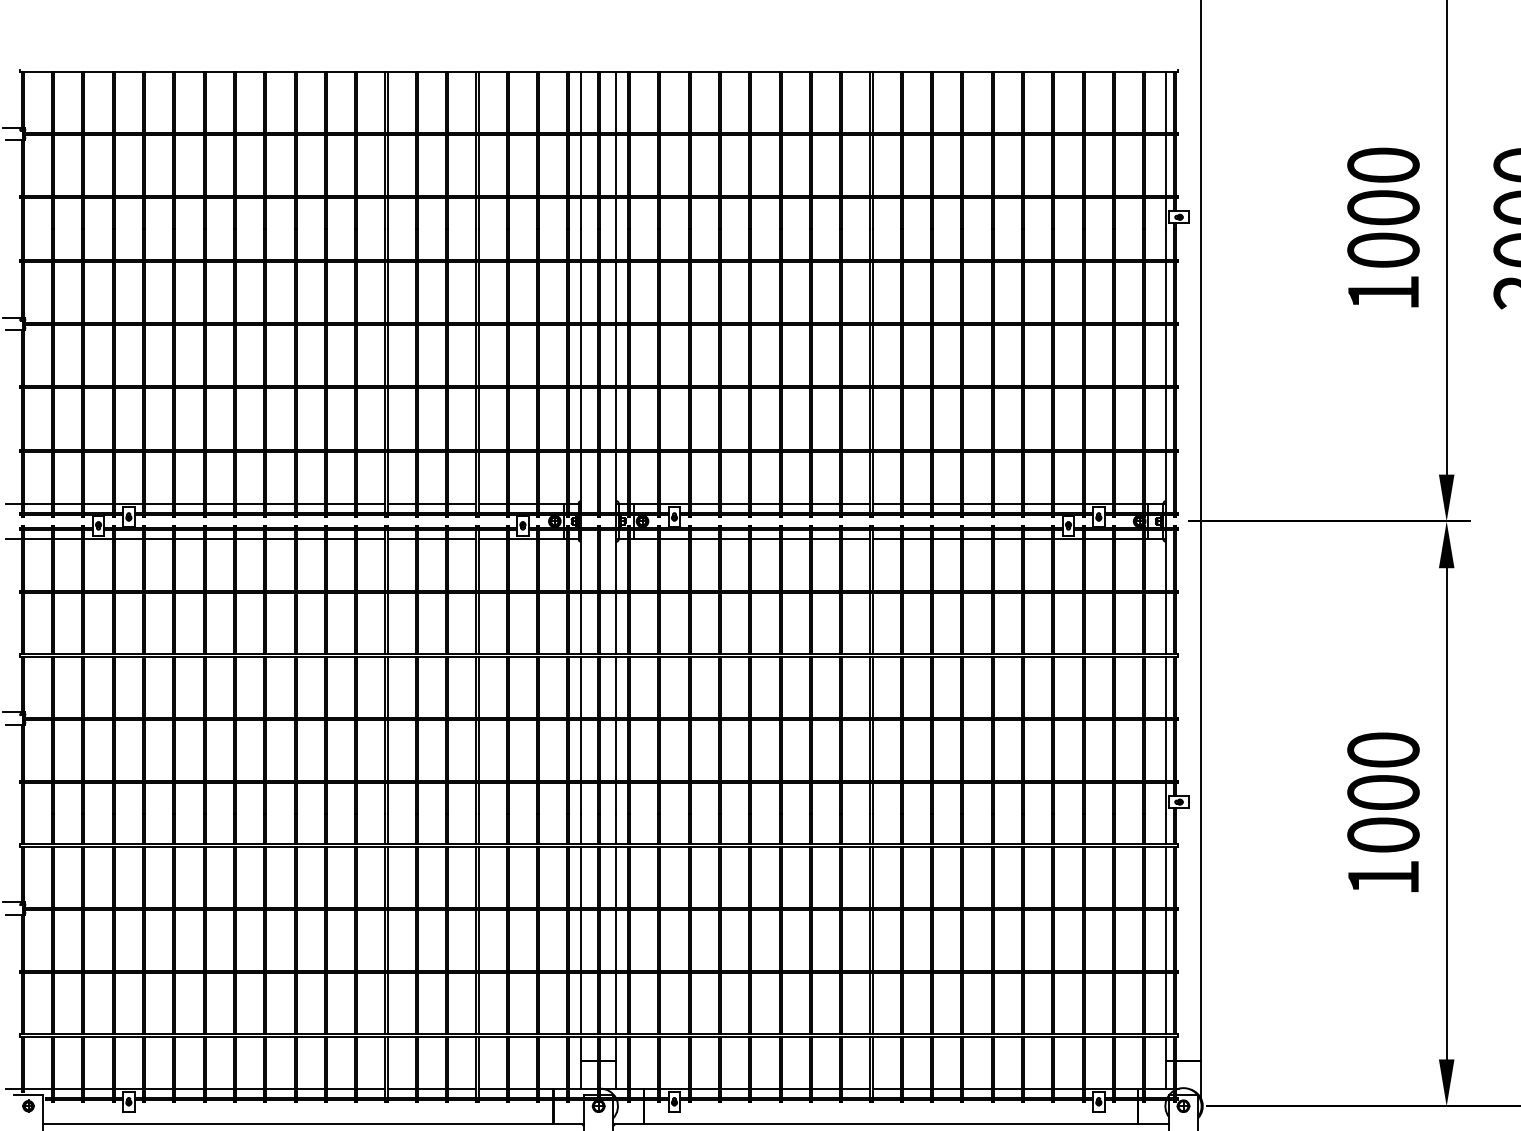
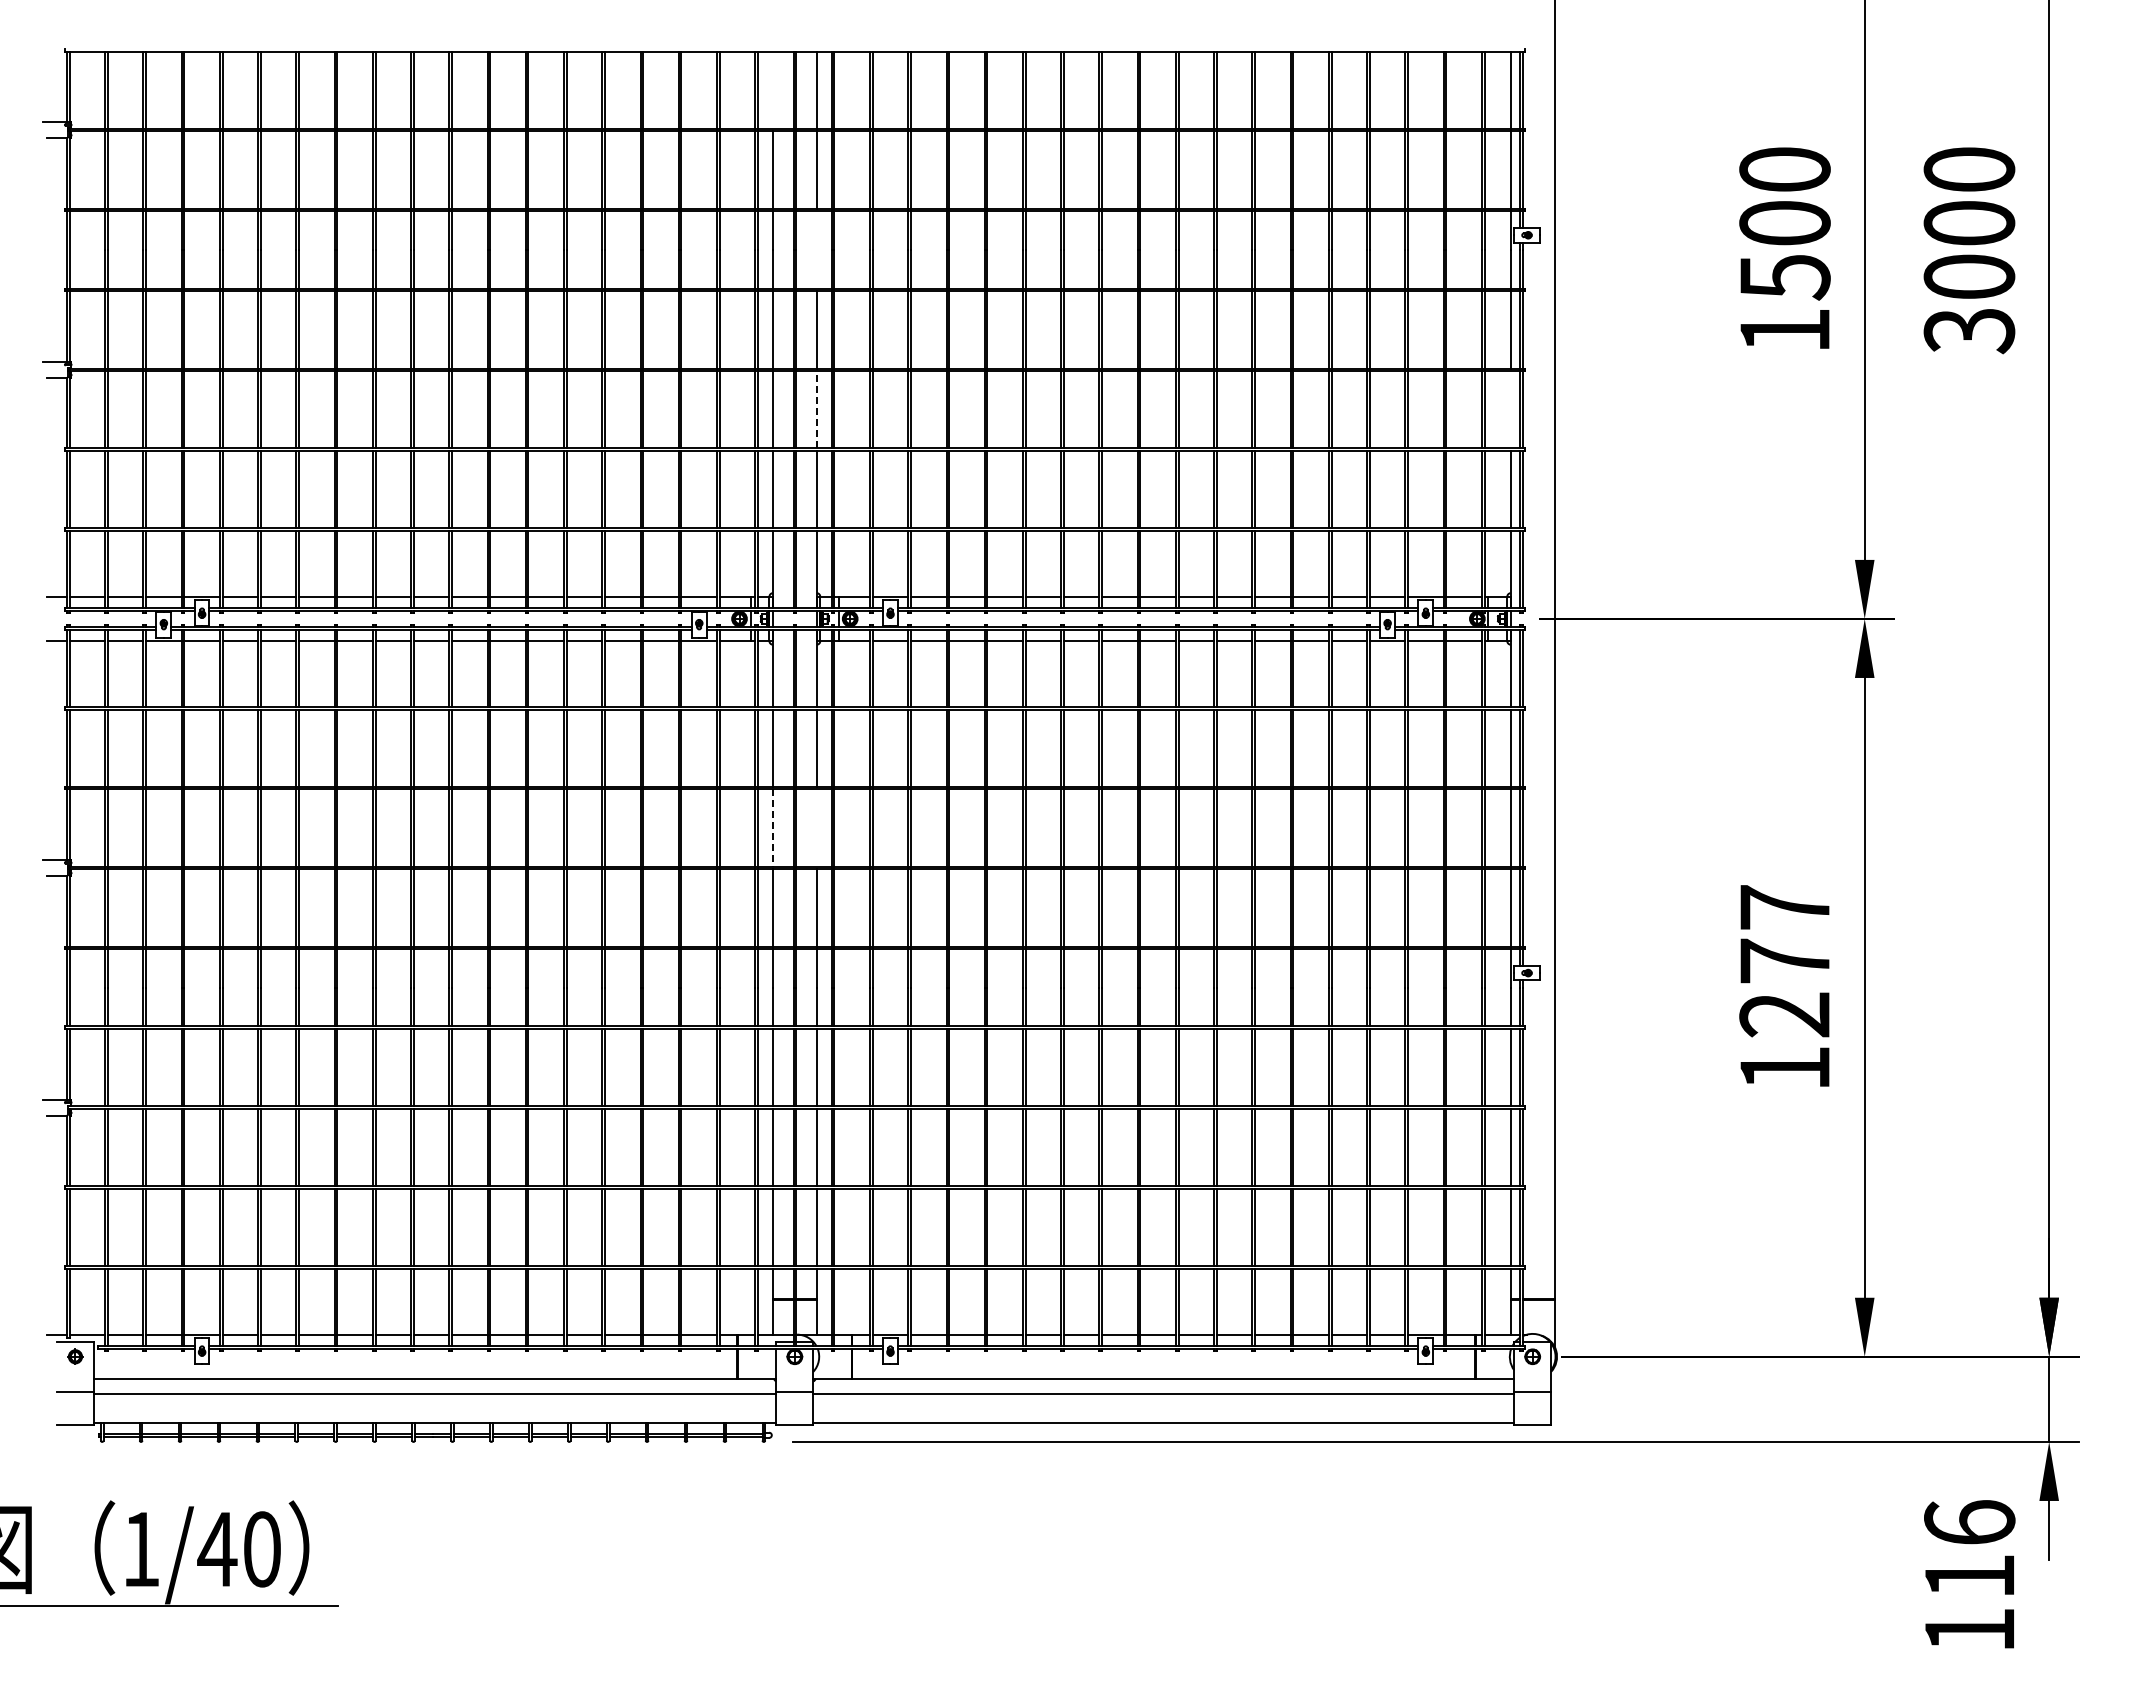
line: (580, 101) -> (772, 89), removed
line: (615, 228) -> (816, 249), removed
text: (1383, 250) -> (1784, 277), 1000 -> 1500
line: (615, 355) -> (816, 409), solid -> dashed
line: (1165, 355) -> (1510, 409), removed
line: (615, 686) -> (816, 827), removed
line: (580, 687) -> (772, 828), solid -> dashed
text: (1383, 792) -> (1784, 961), 1000 -> 1277

